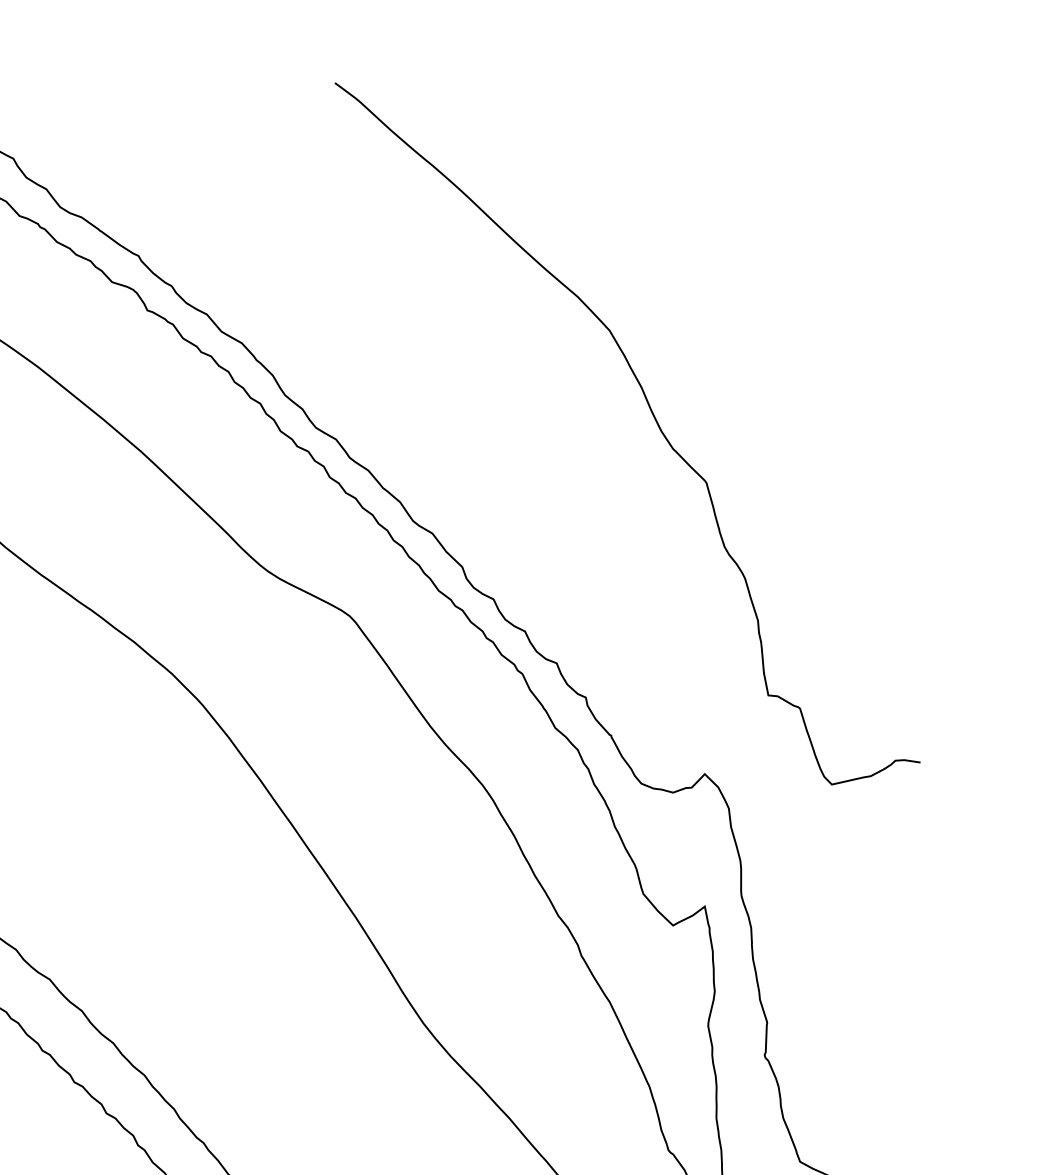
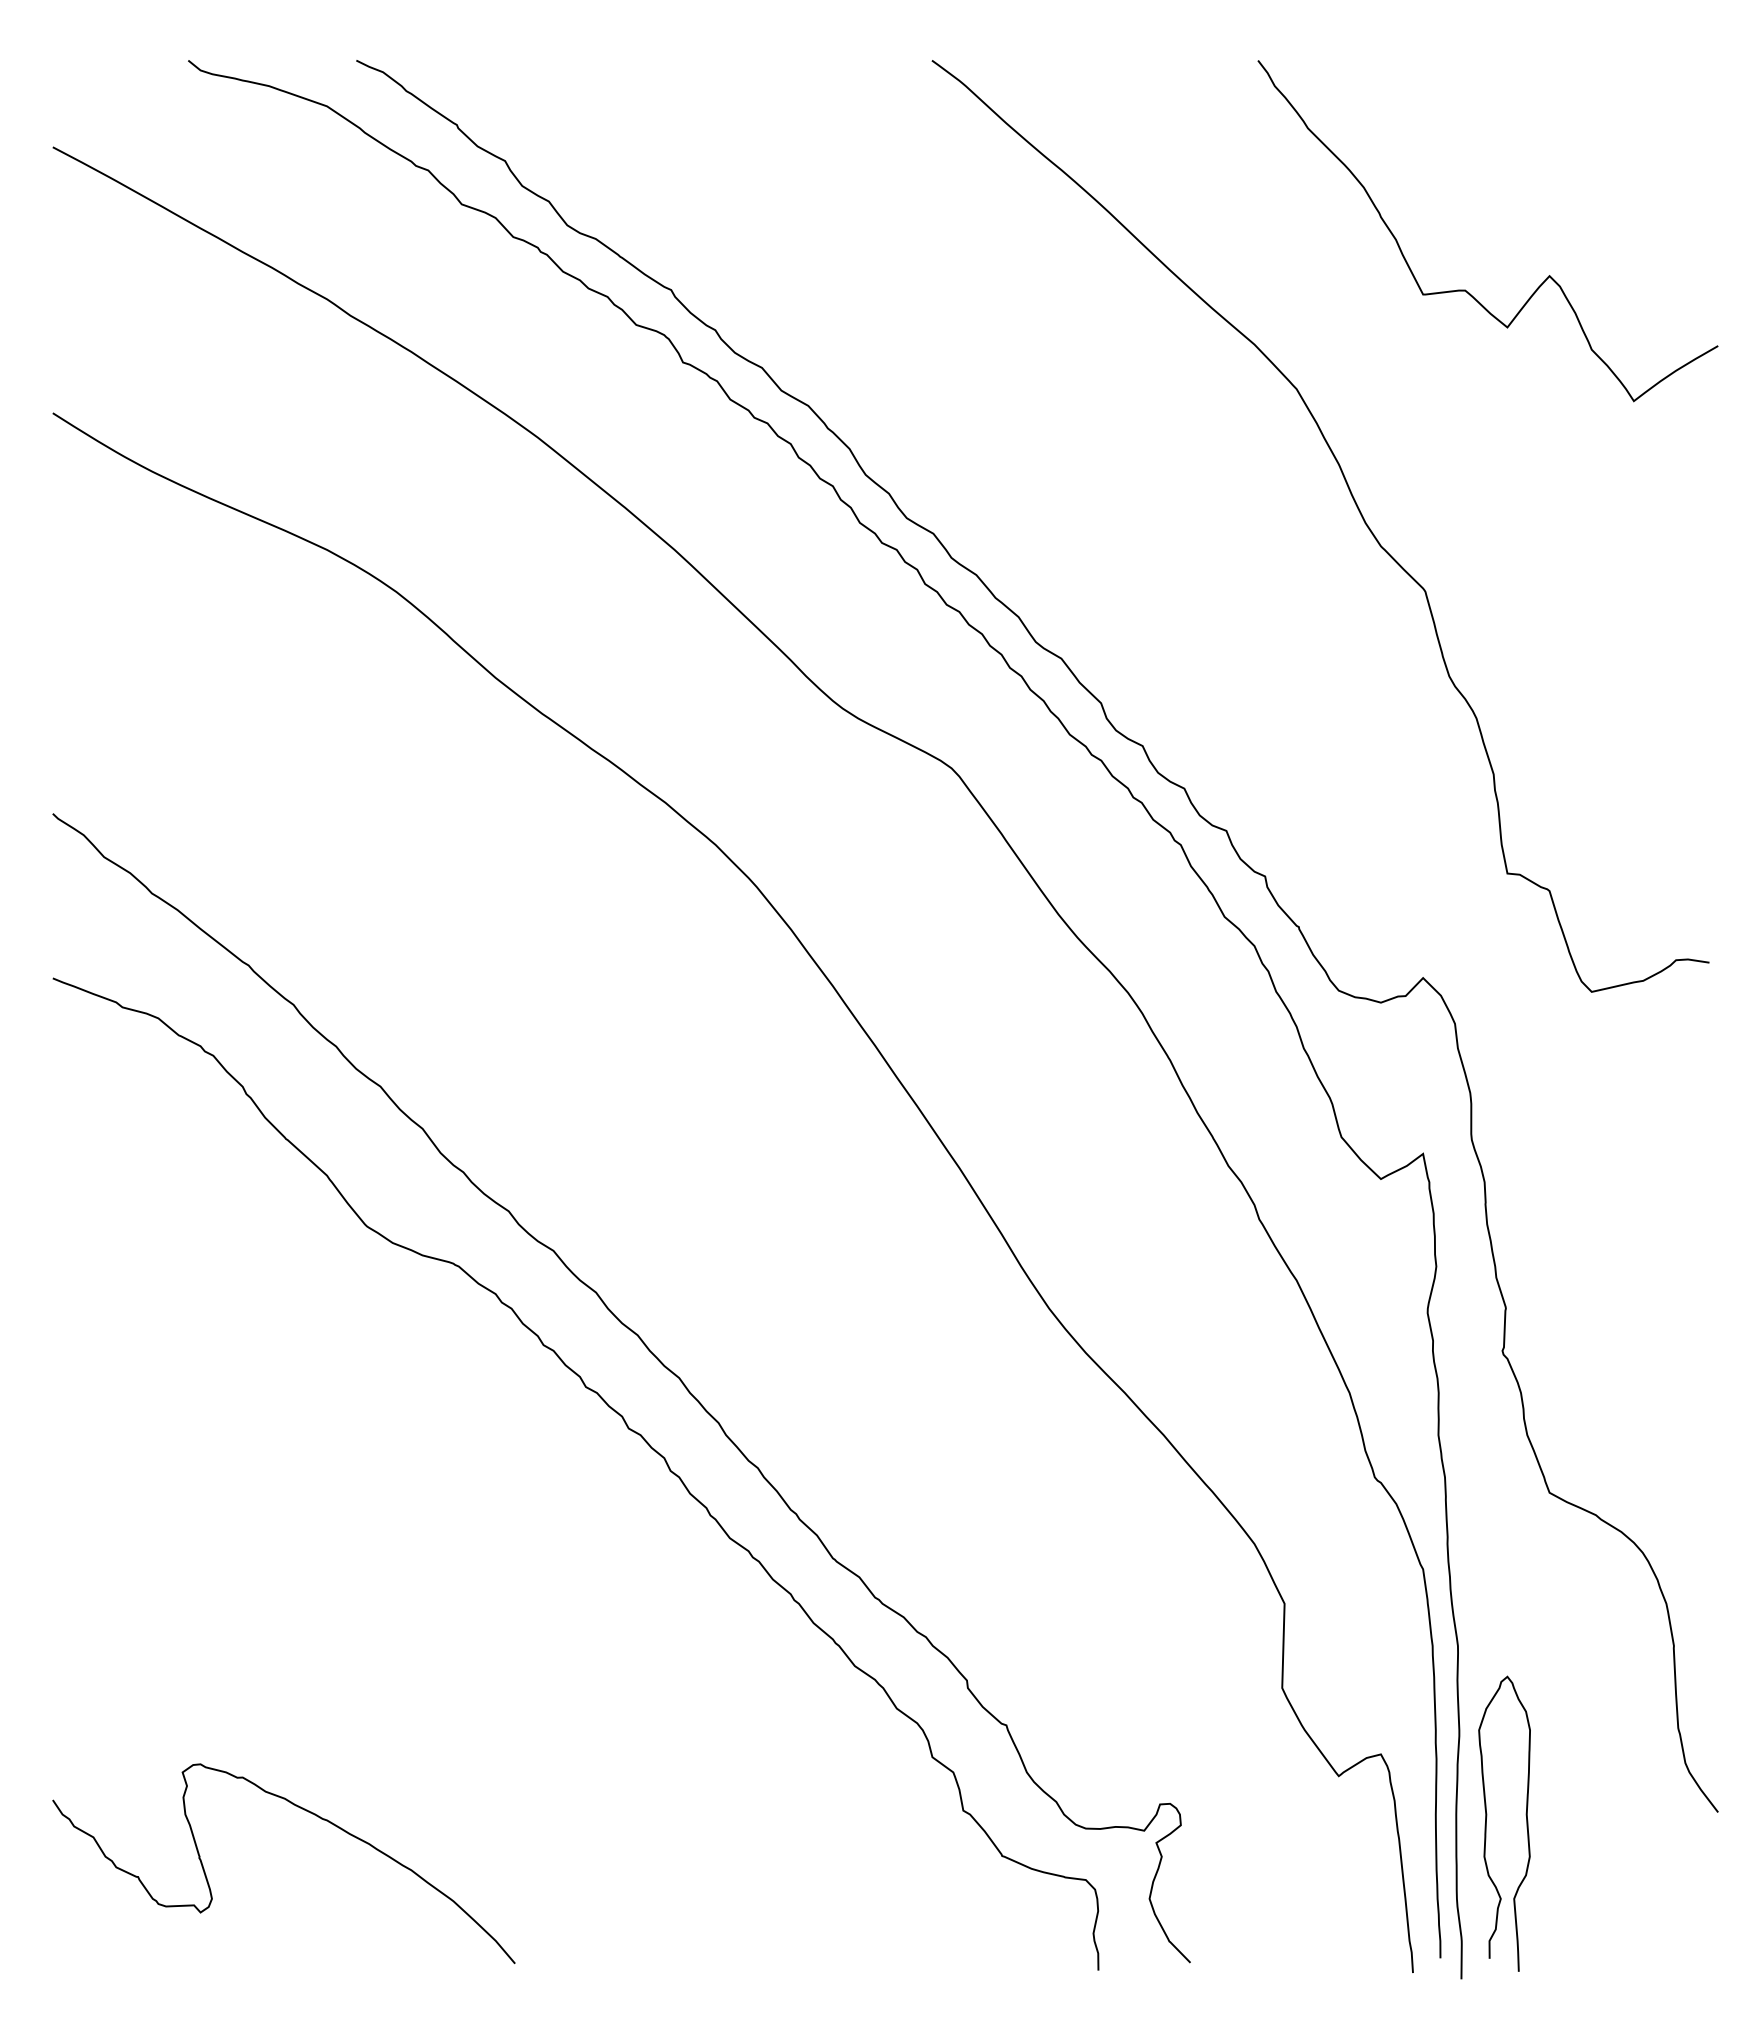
curve: (736, 255) -> (1465, 289), added

